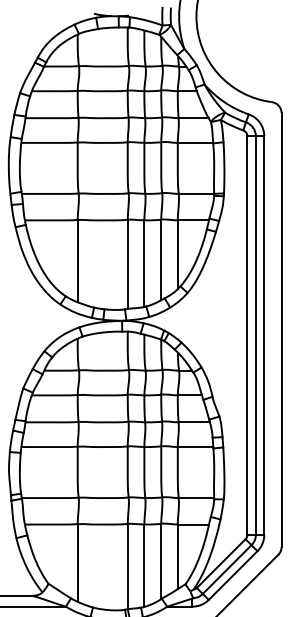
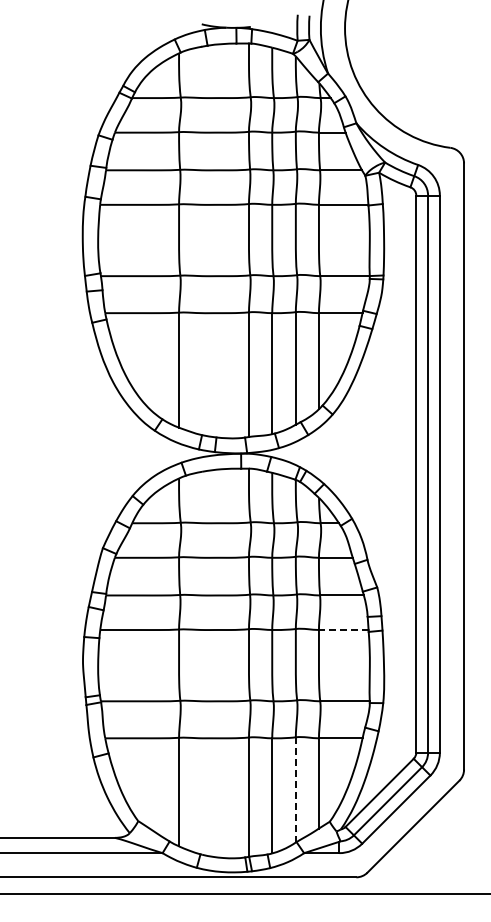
line: (195, 446) -> (343, 629), solid -> dashed
line: (161, 561) -> (295, 789), solid -> dashed

